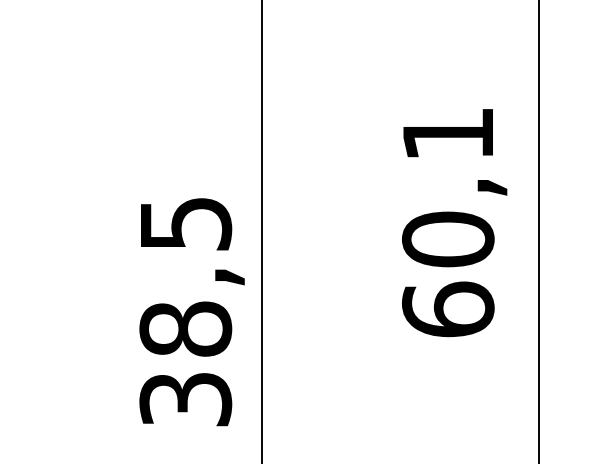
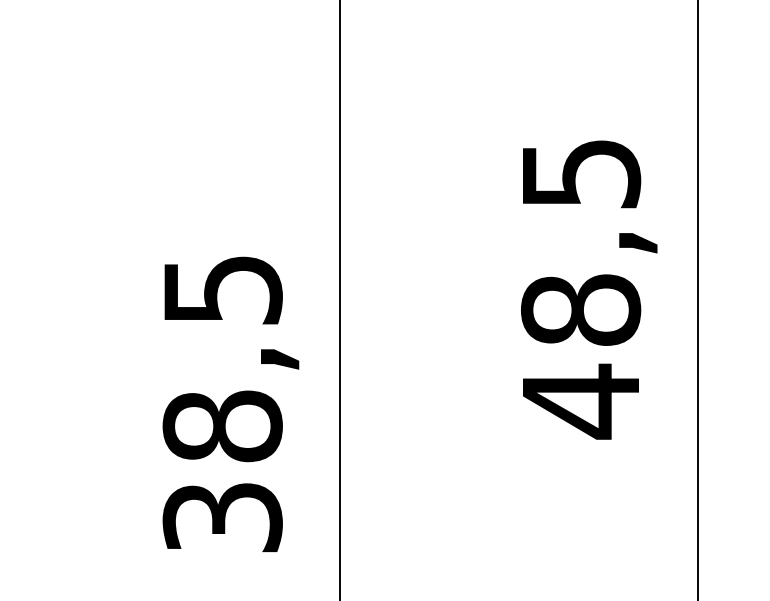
text: (448, 223) -> (581, 289), 60,1 -> 48,5
text: (191, 312) -> (230, 404), moved

